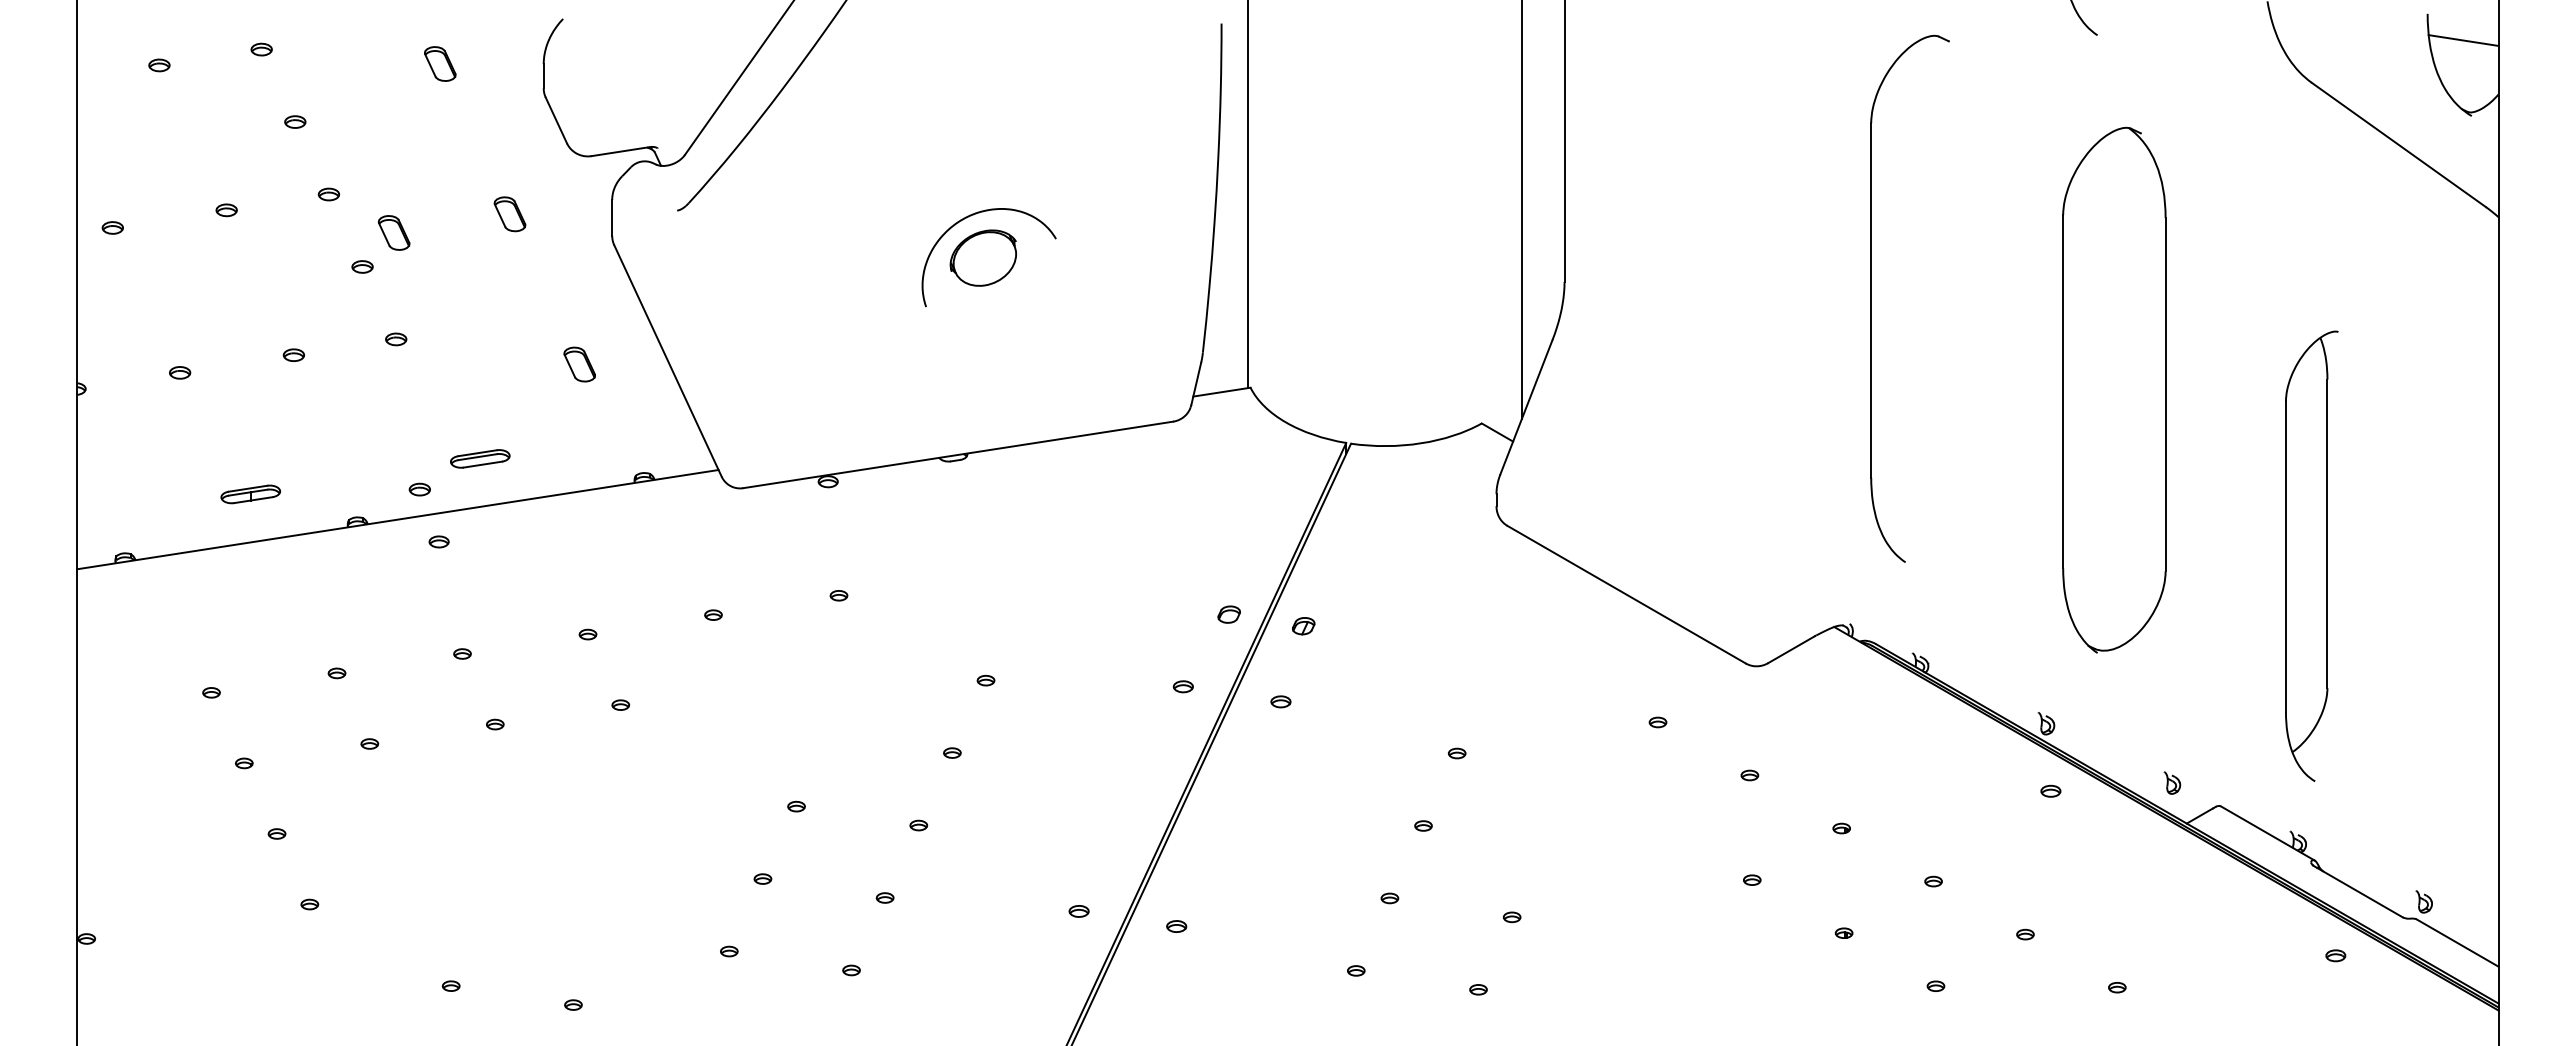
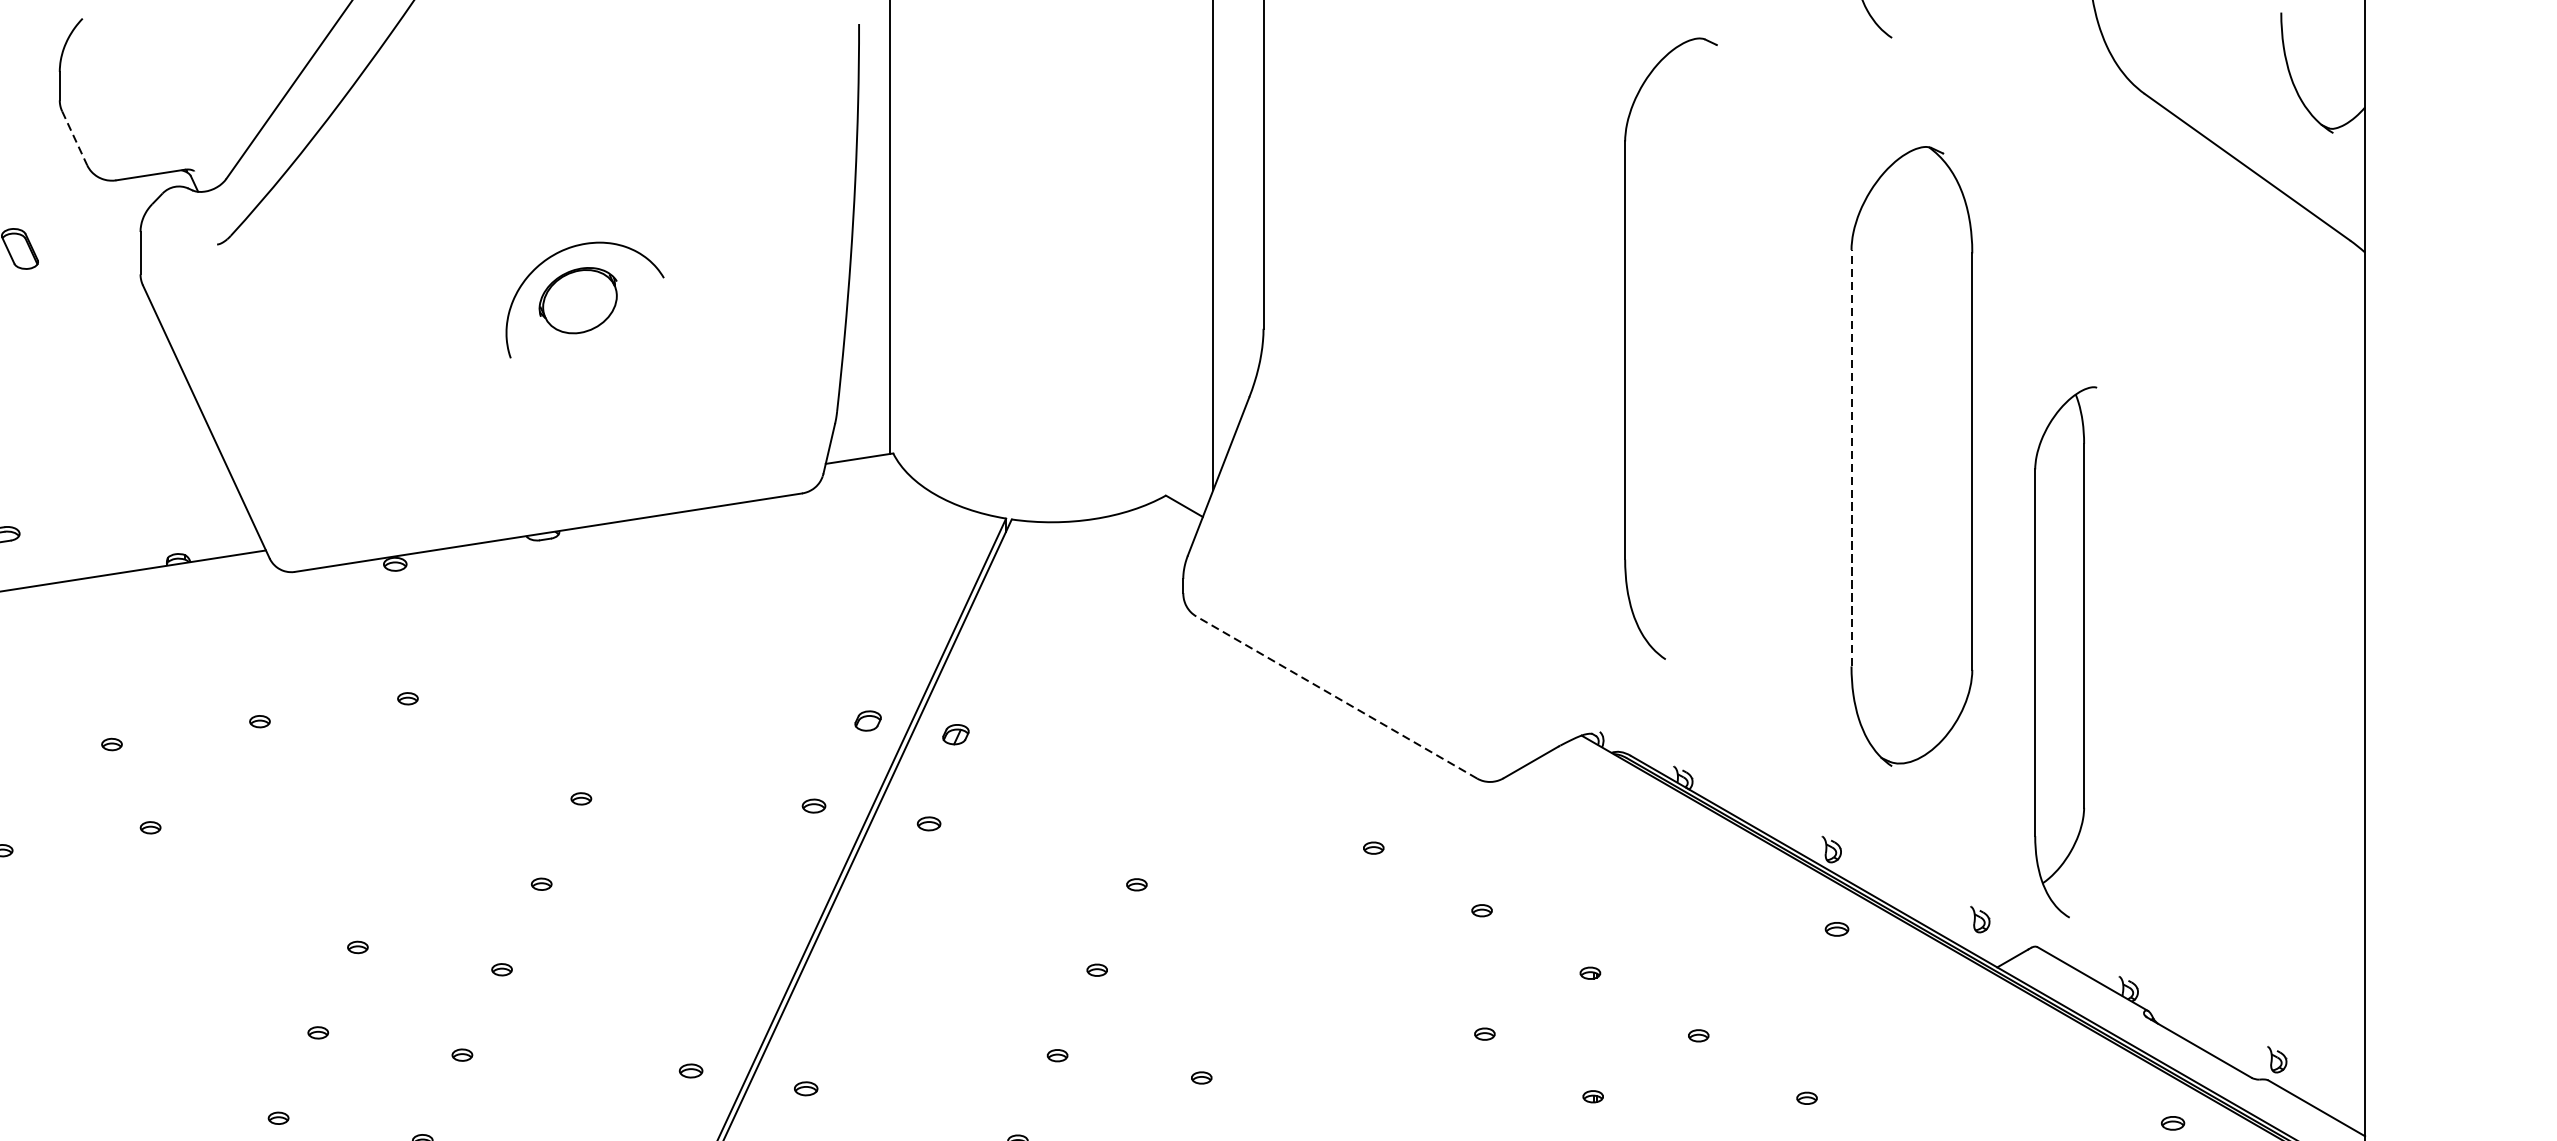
line: (2463, 40) -> (2323, 43), removed
line: (556, 120) -> (74, 138), solid -> dashed
part: (579, 364) -> (101, 426), removed
line: (2063, 391) -> (1851, 457), solid -> dashed
part: (2311, 555) -> (2065, 651), moved
line: (1626, 594) -> (1336, 697), solid -> dashed

